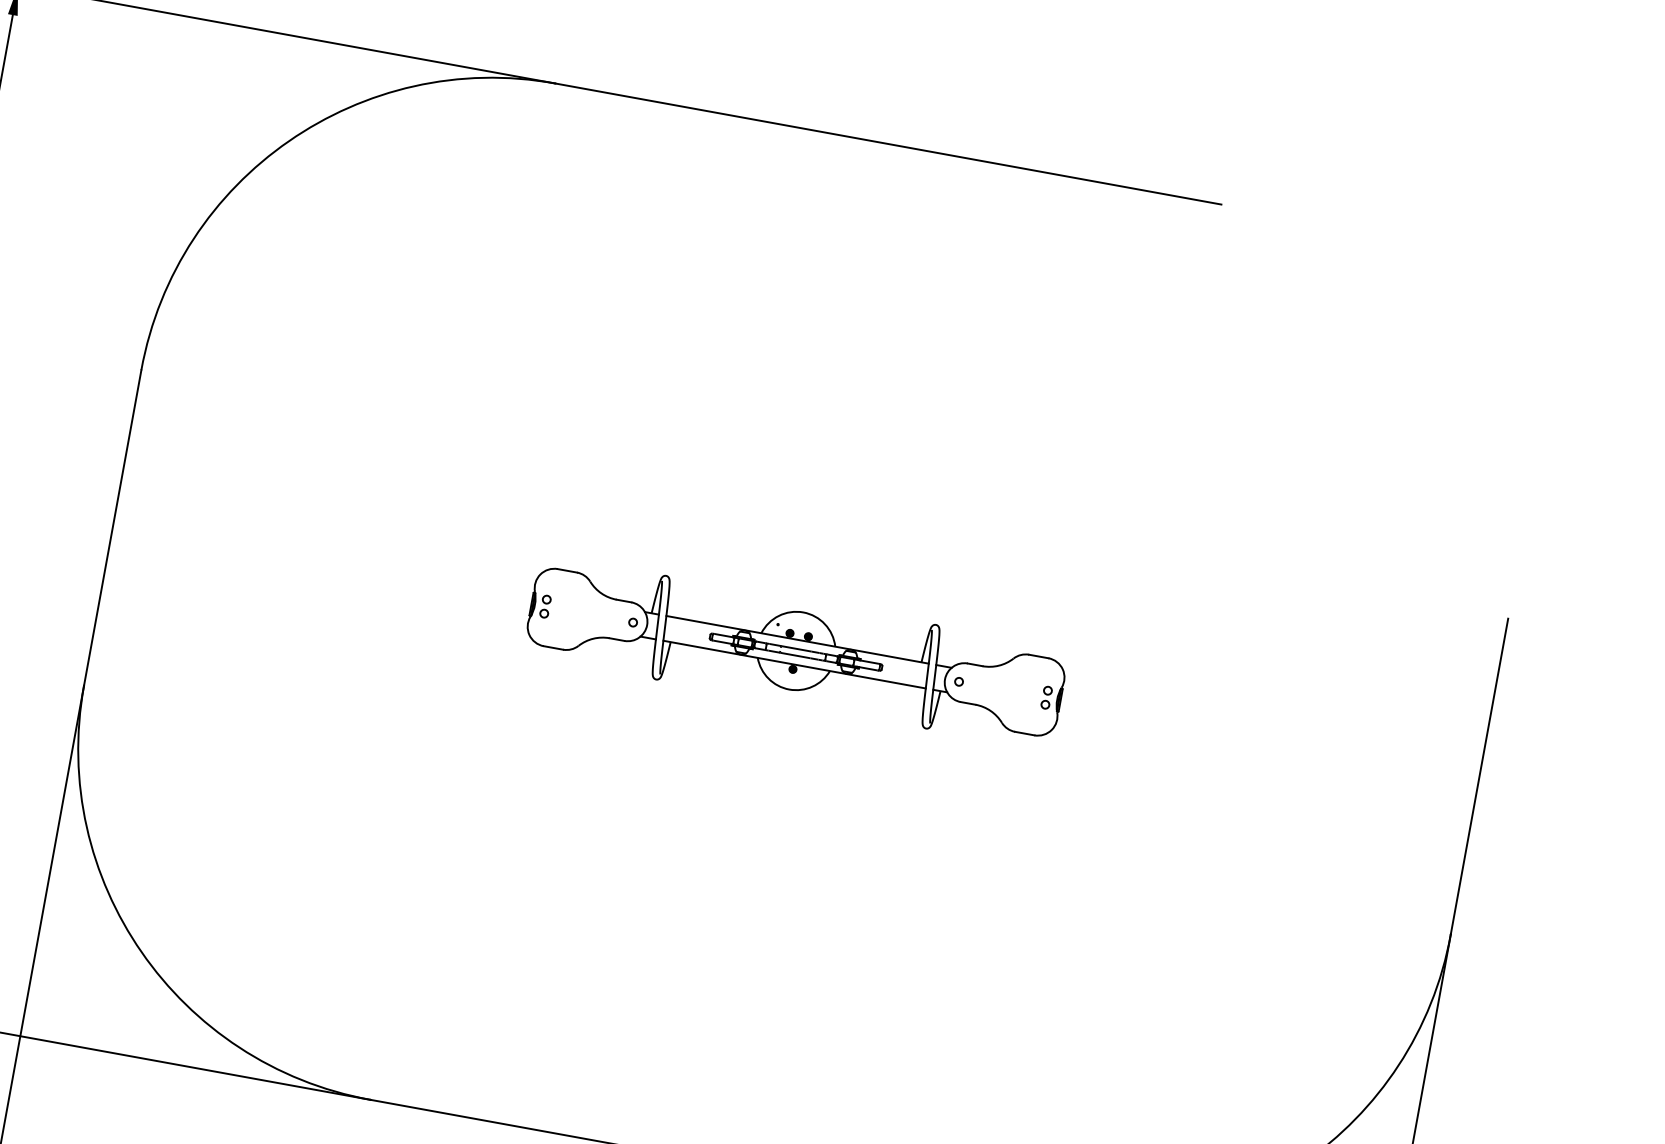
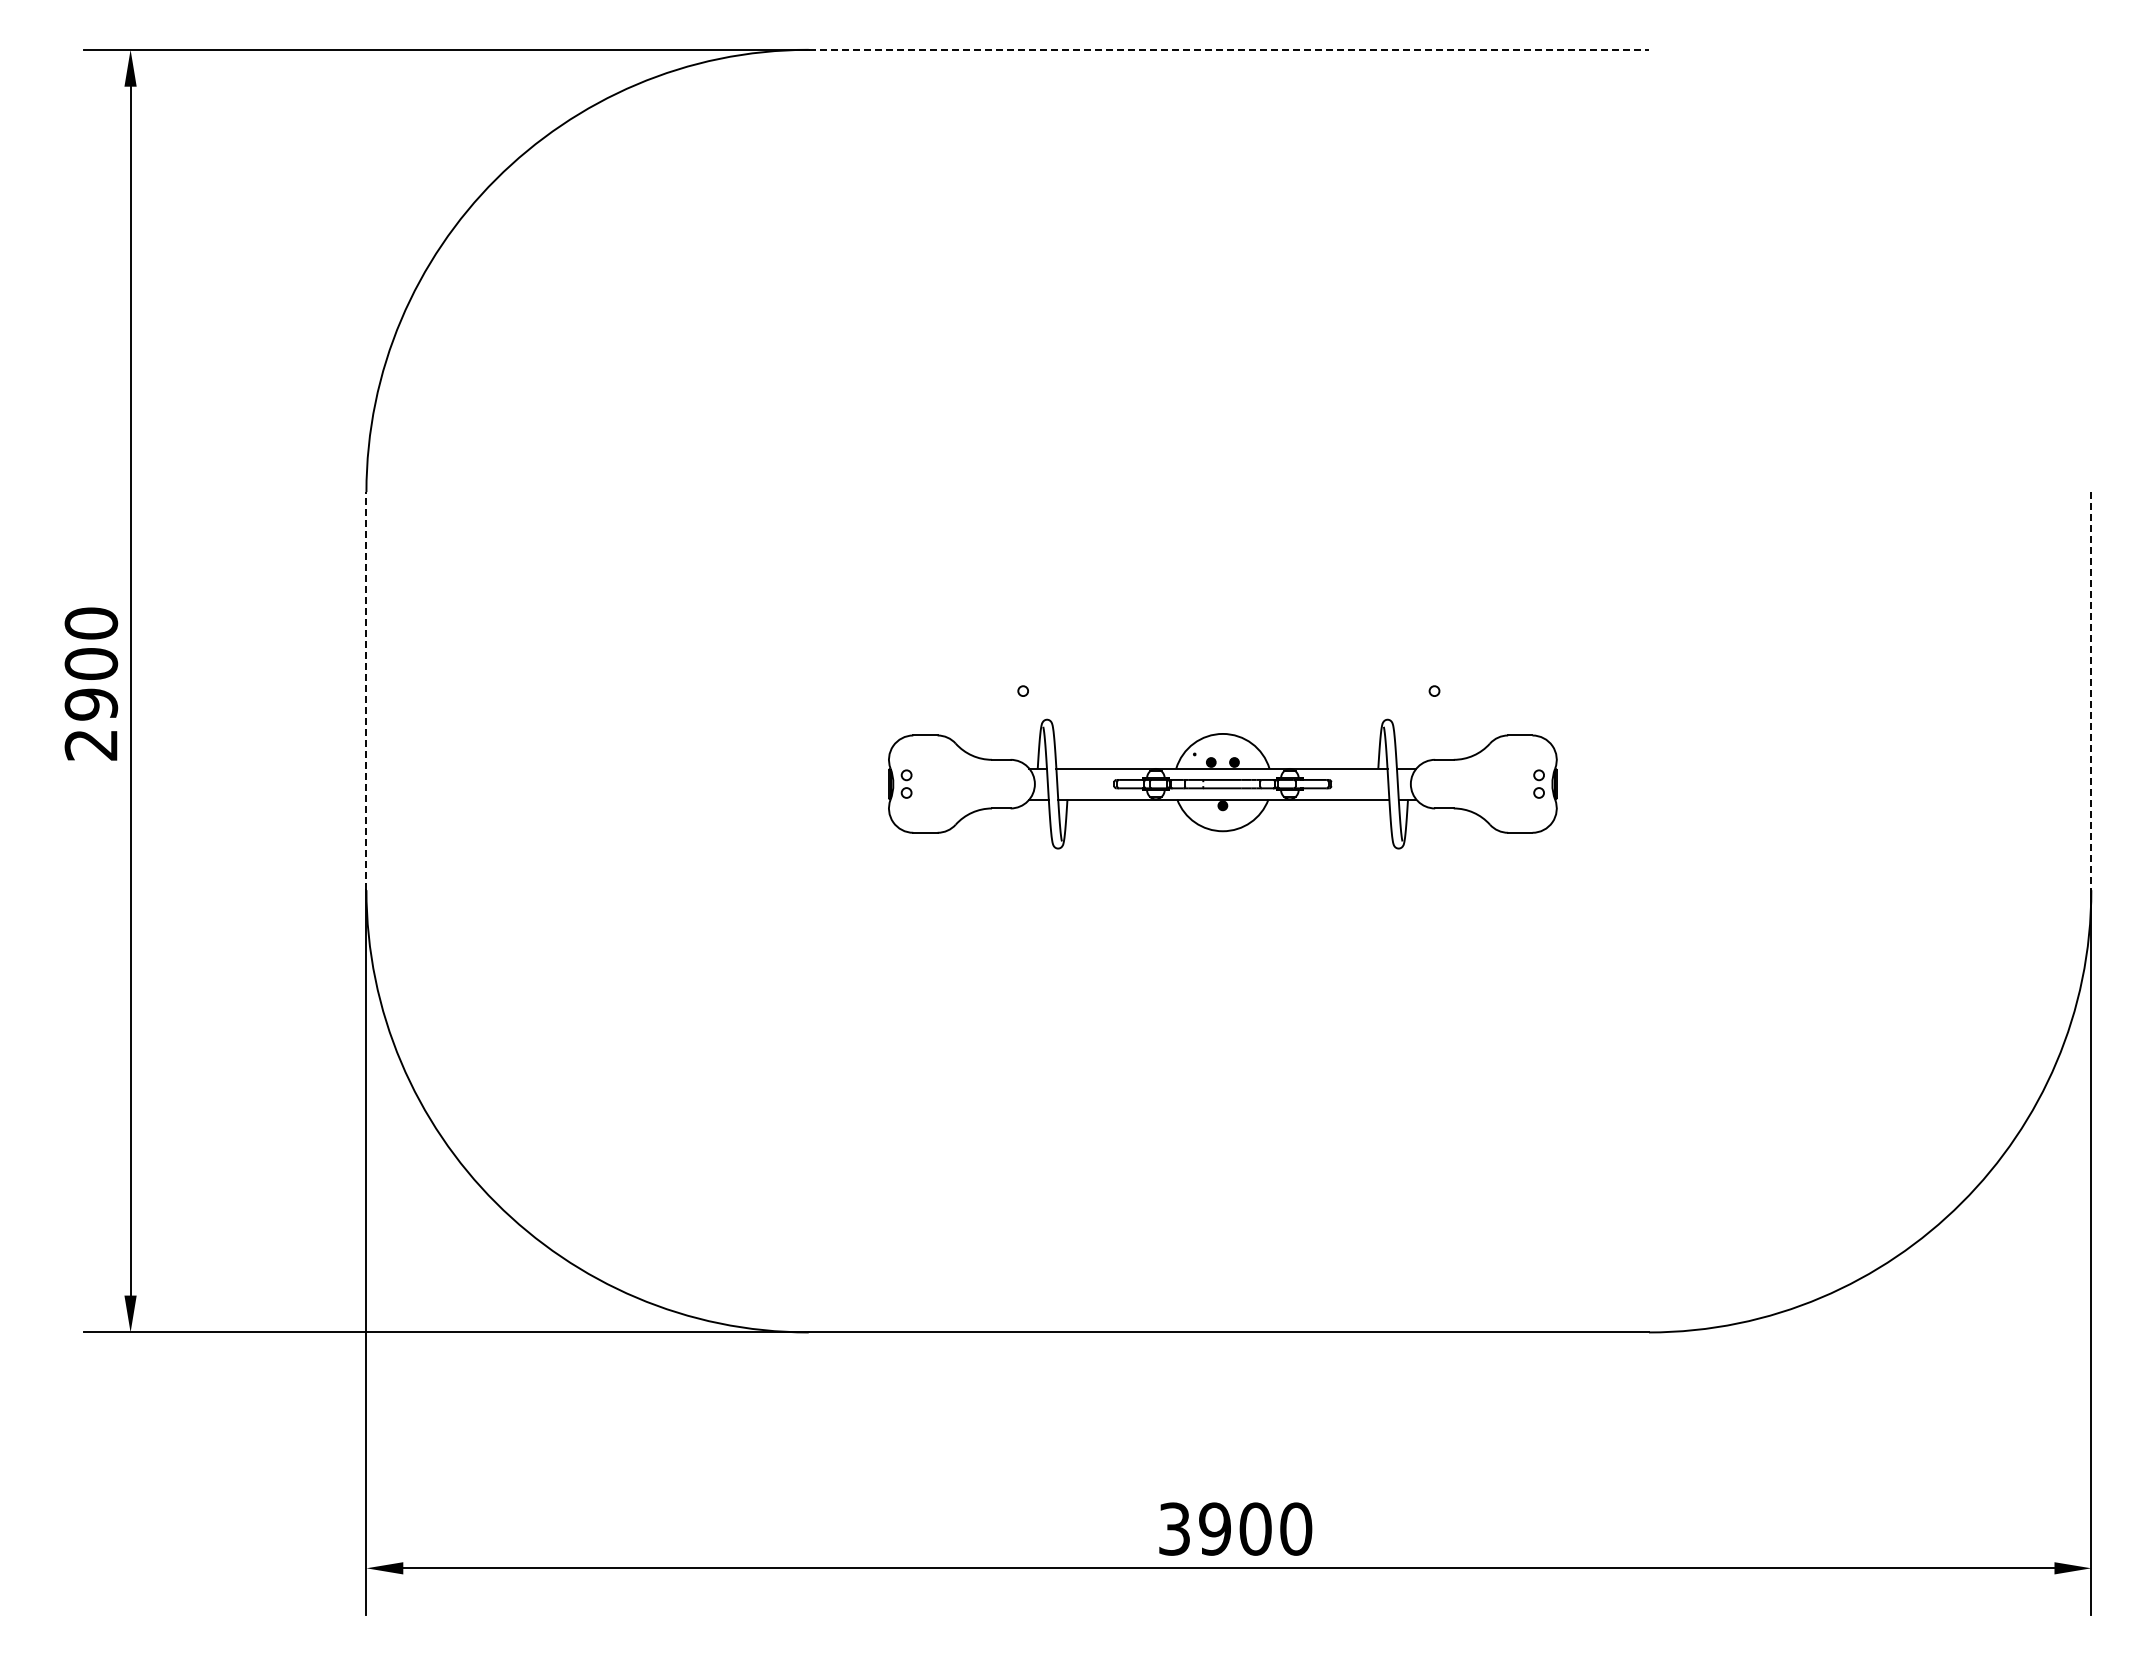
line: (888, 143) -> (1229, 49), solid -> dashed
line: (112, 527) -> (366, 690), solid -> dashed
part: (795, 651) -> (1222, 783), moved
line: (1479, 776) -> (2091, 691), solid -> dashed

